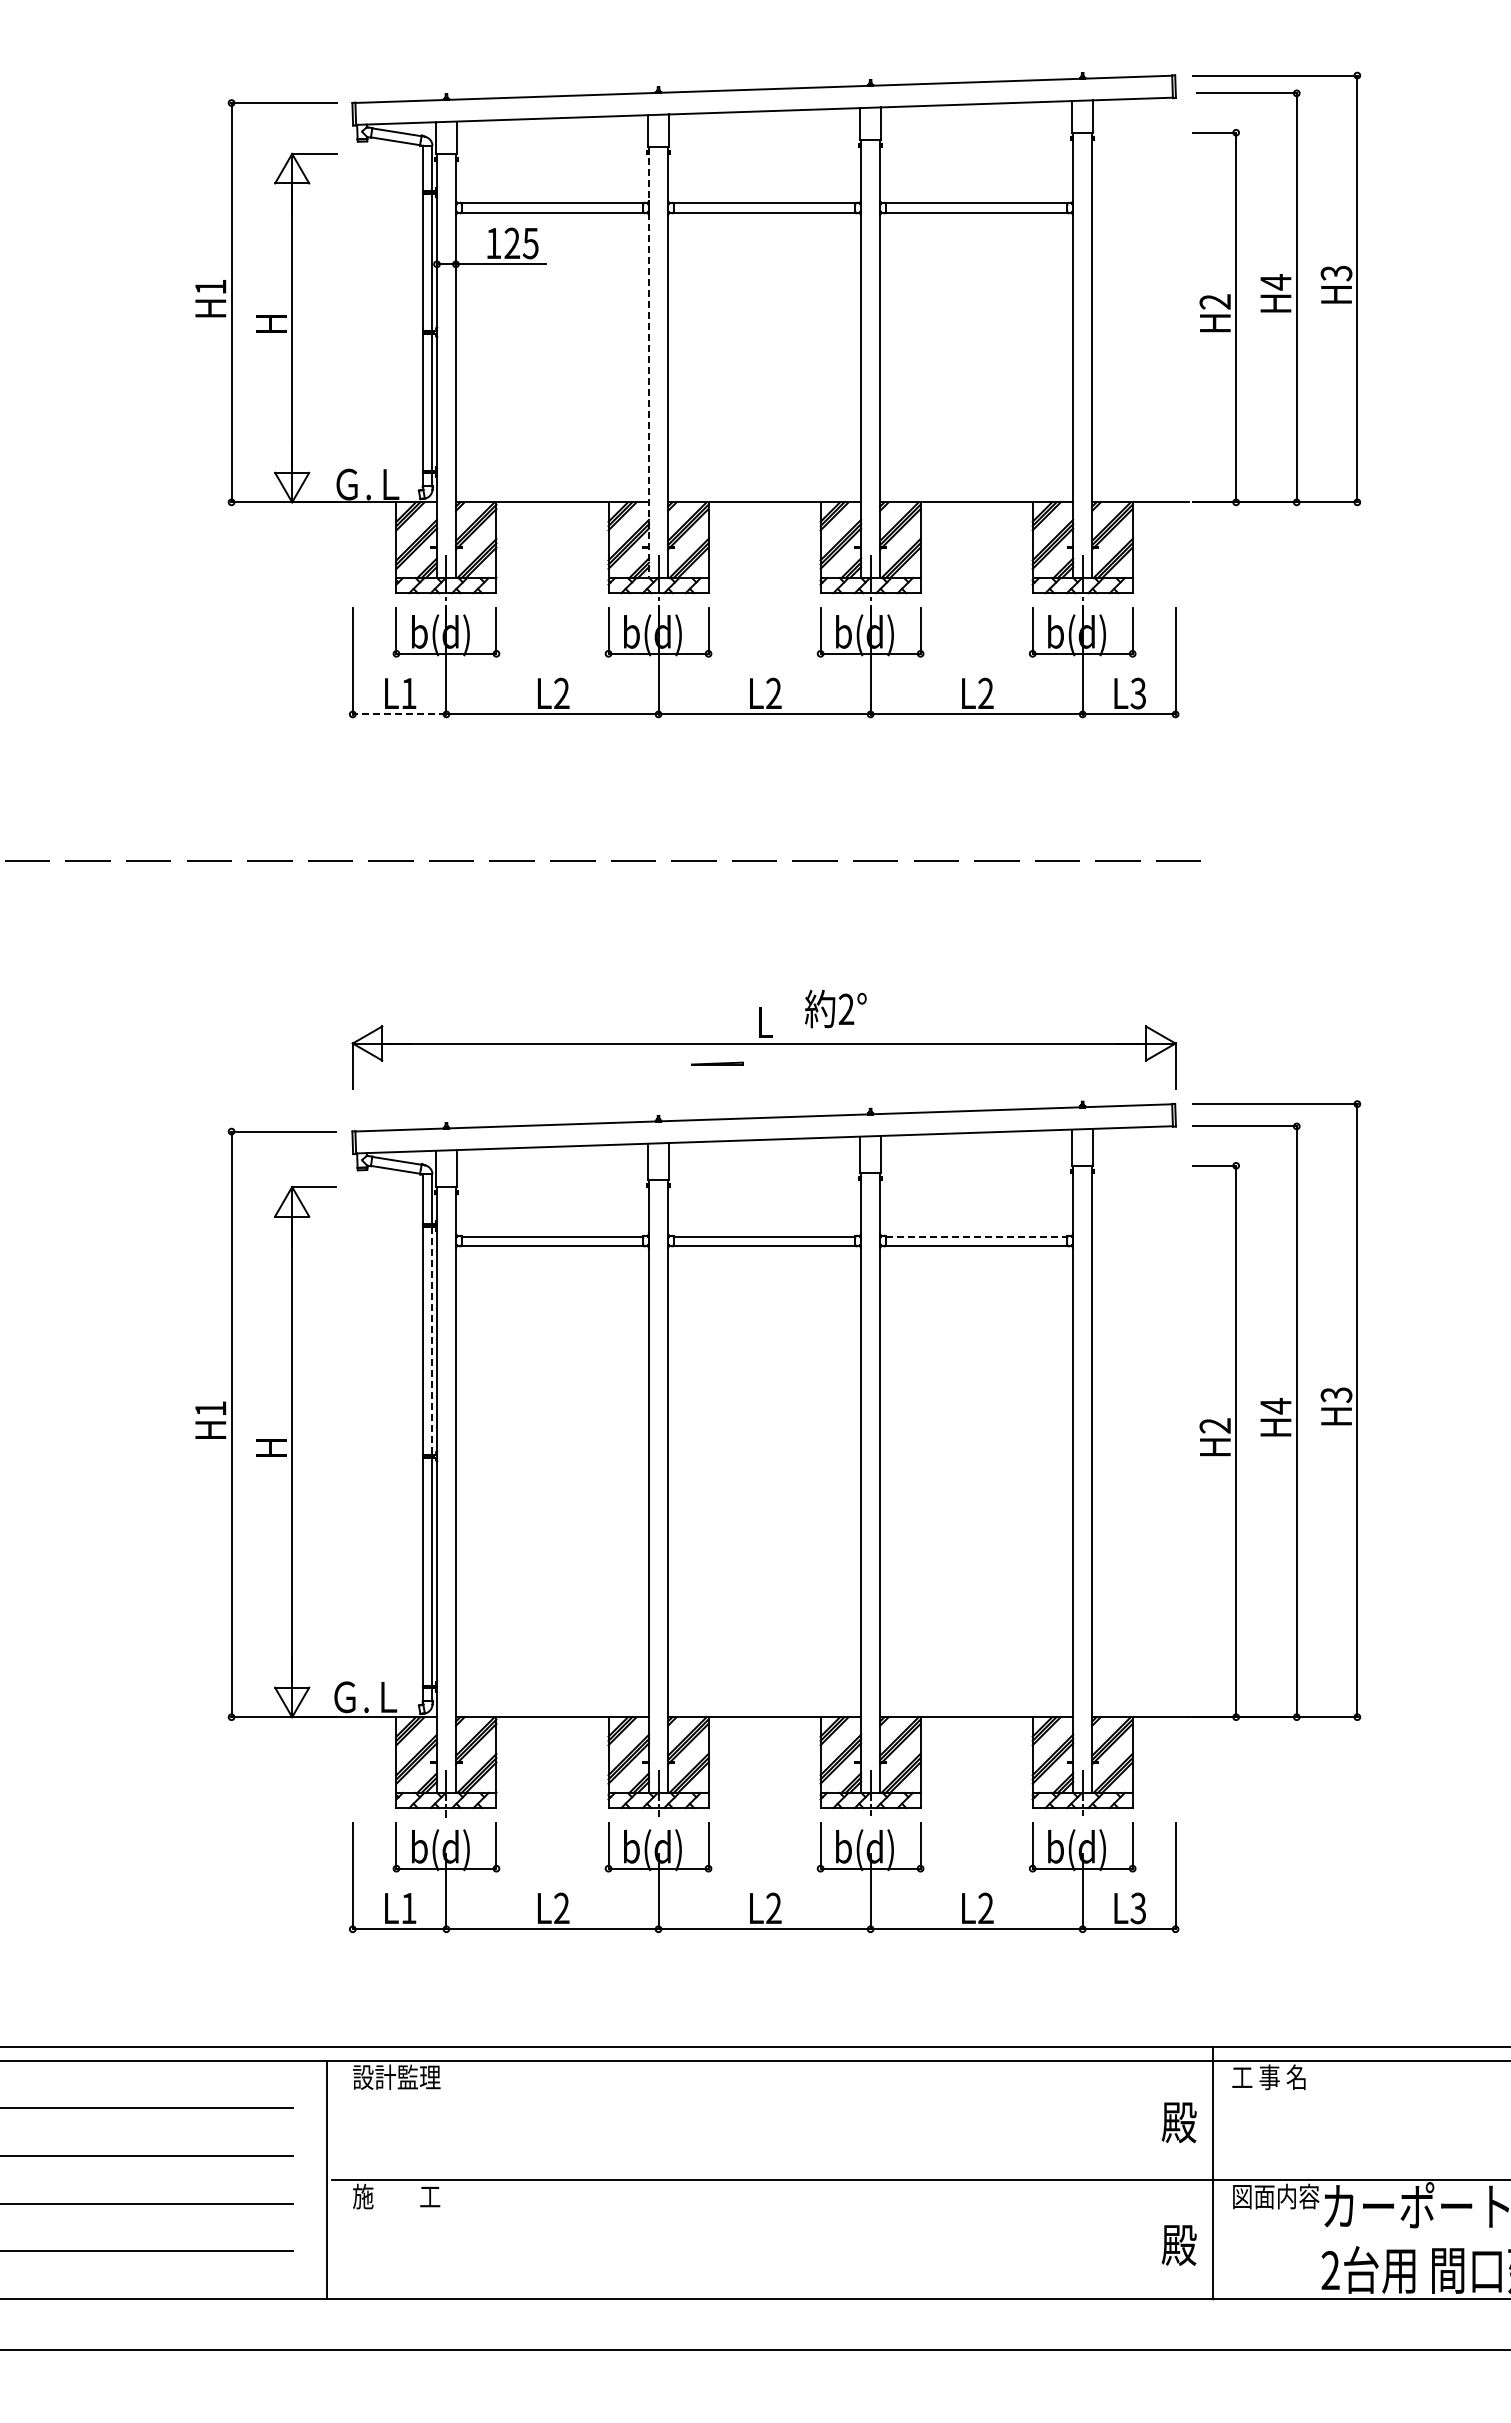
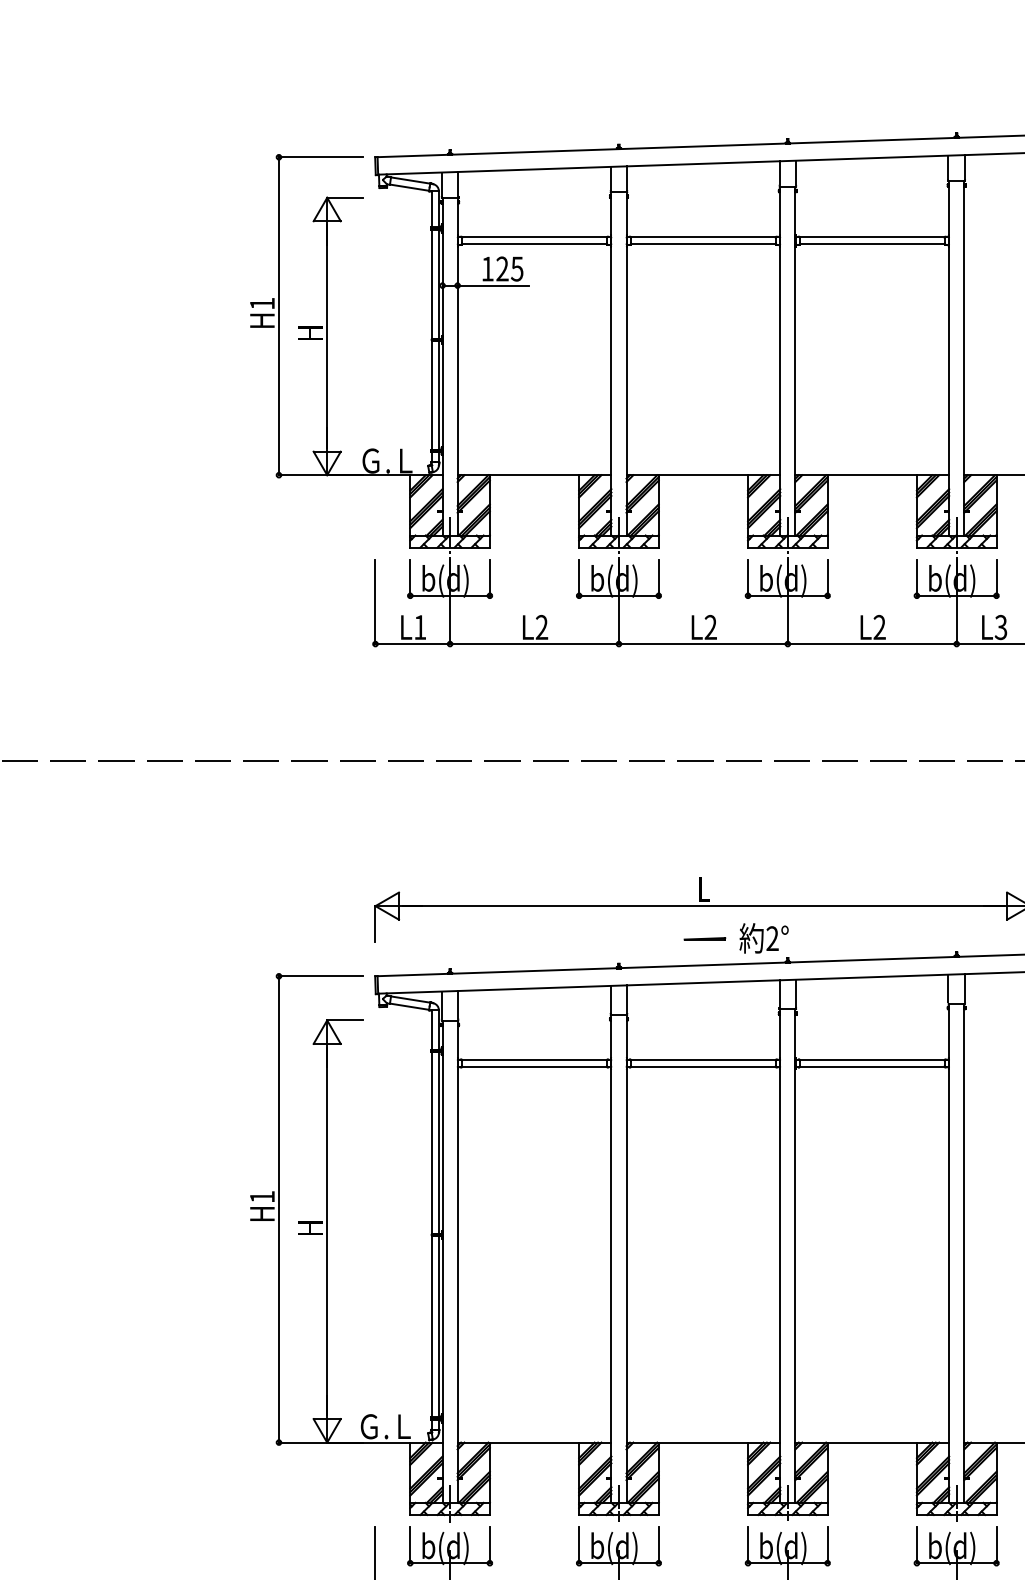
line: (649, 363) -> (611, 364), dashed -> solid
line: (399, 714) -> (412, 644), dashed -> solid
text: (835, 1008) -> (763, 937), moved
line: (717, 1063) -> (704, 938), moved
line: (976, 1236) -> (872, 1059), dashed -> solid
line: (432, 1340) -> (438, 1142), dashed -> solid

